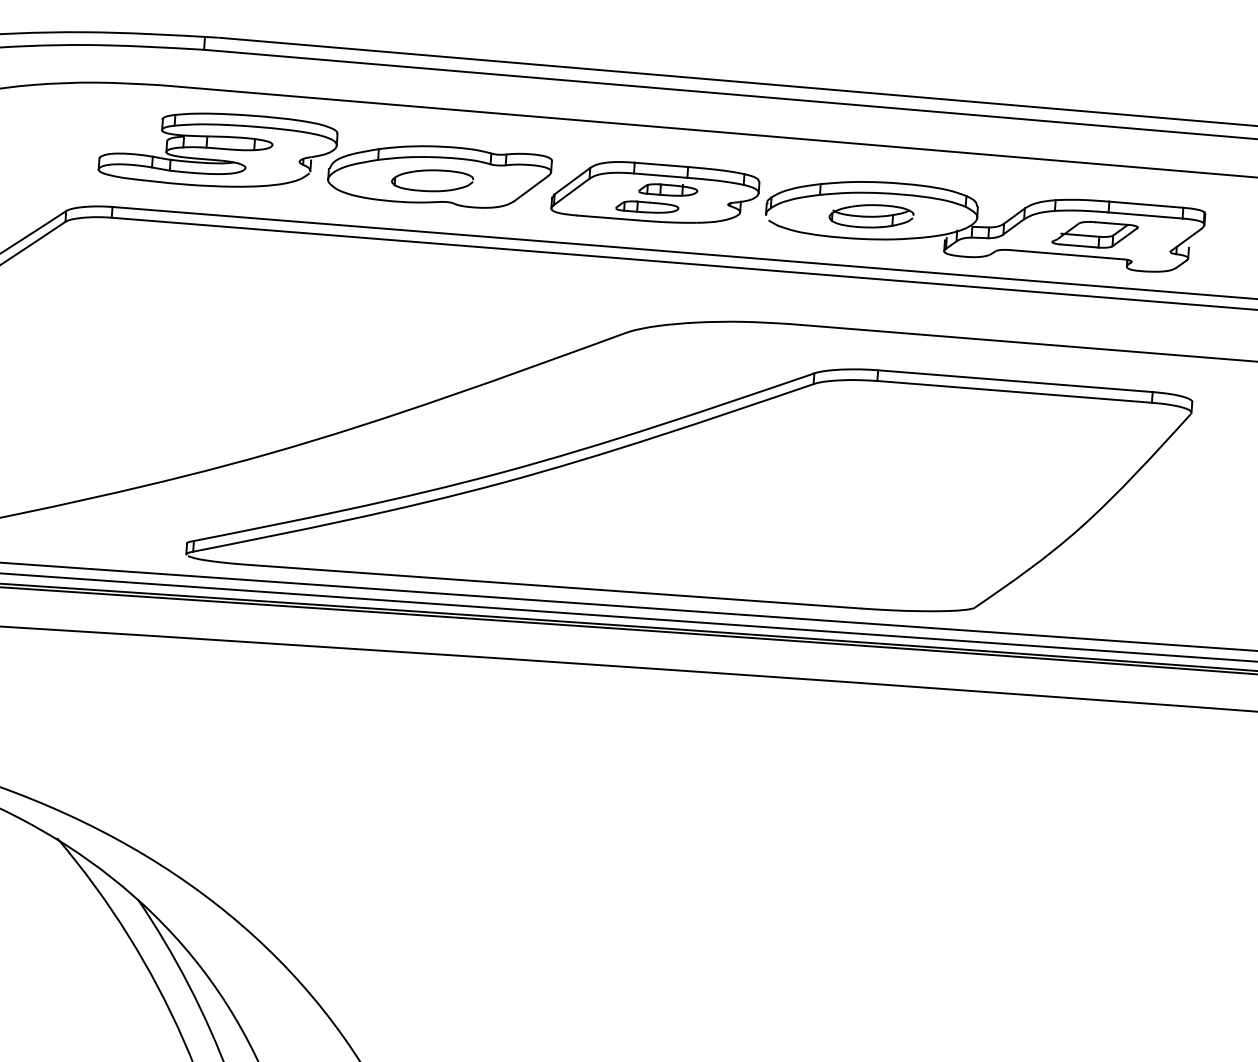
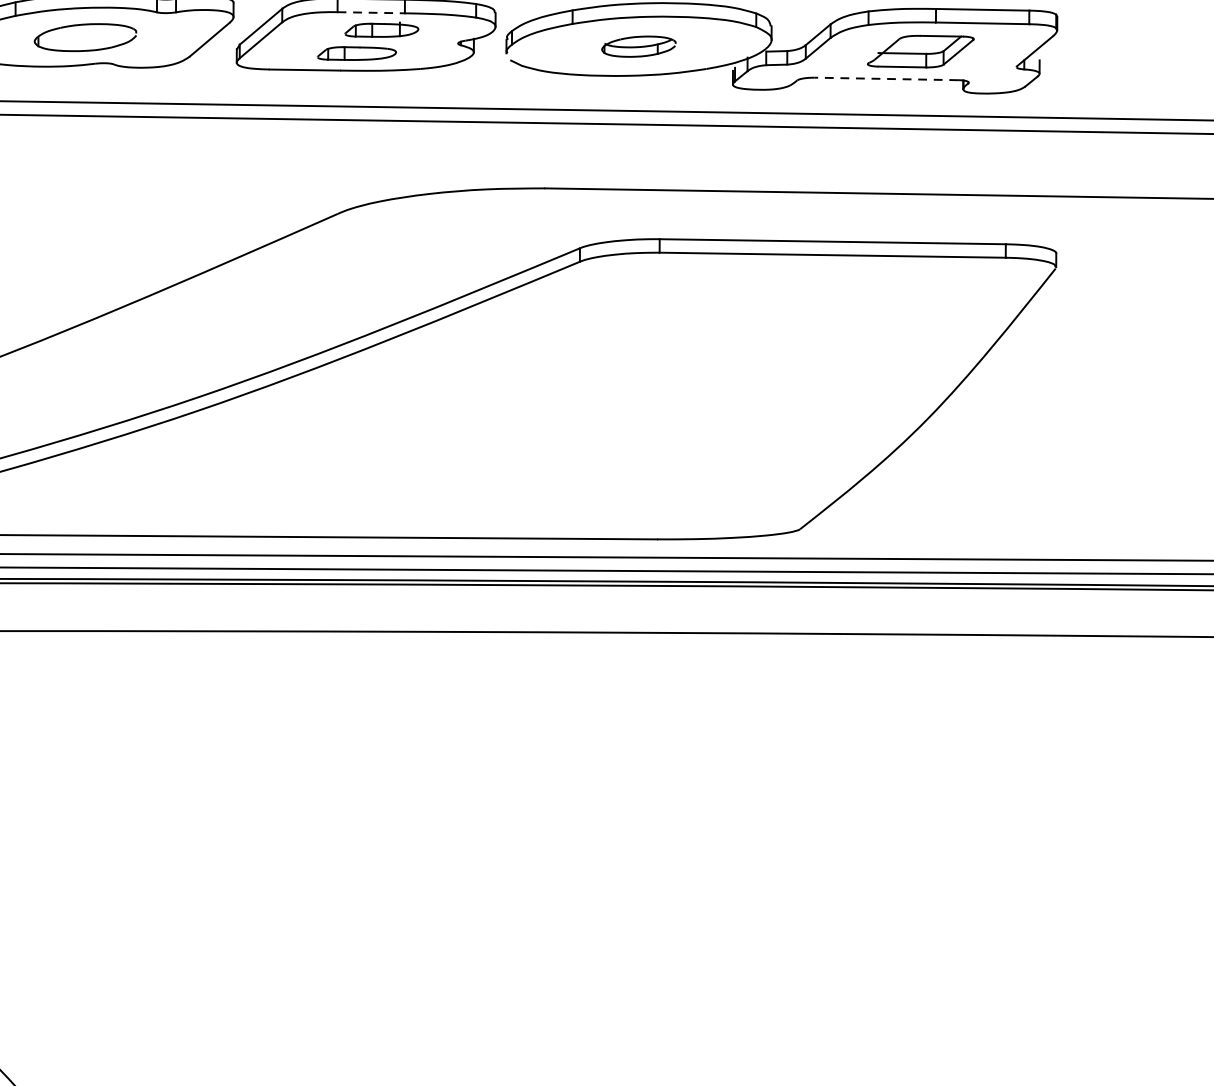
line: (660, 175) -> (370, 12), solid -> dashed
part: (871, 216) -> (638, 46), size x0.7
line: (1065, 254) -> (885, 78), solid -> dashed

